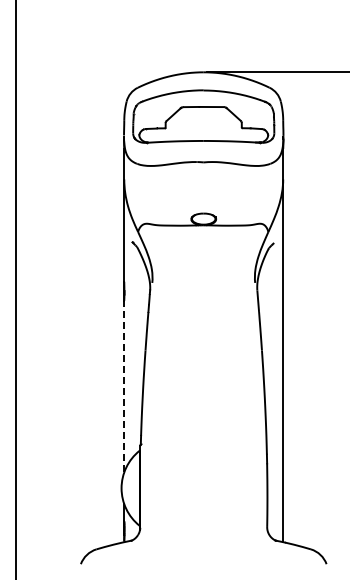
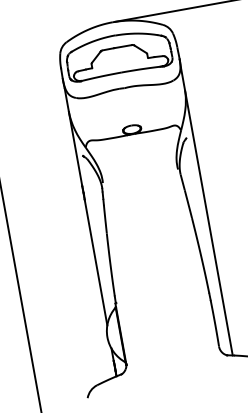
line: (124, 386) -> (96, 262), dashed -> solid

